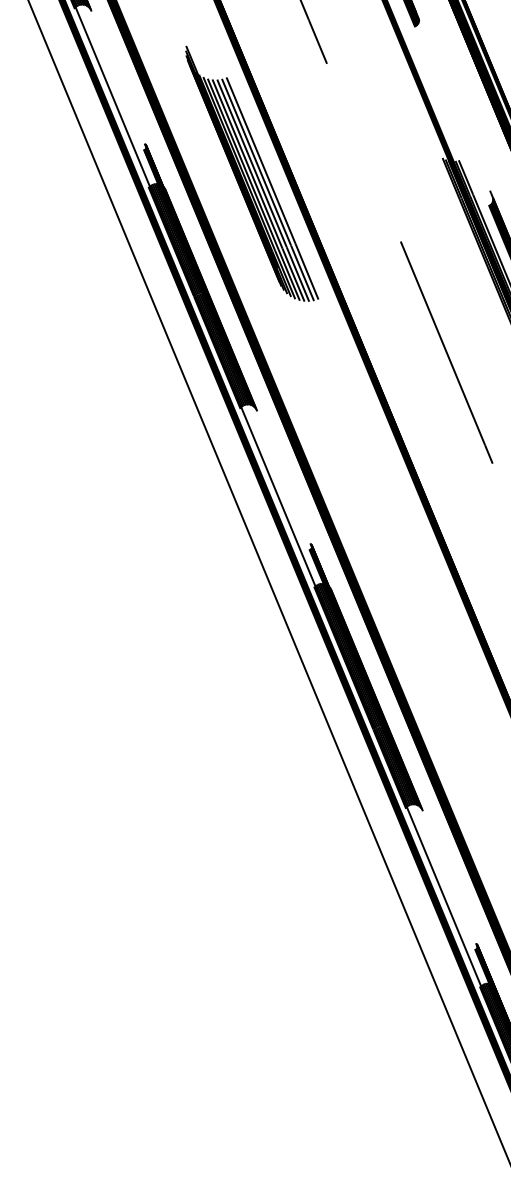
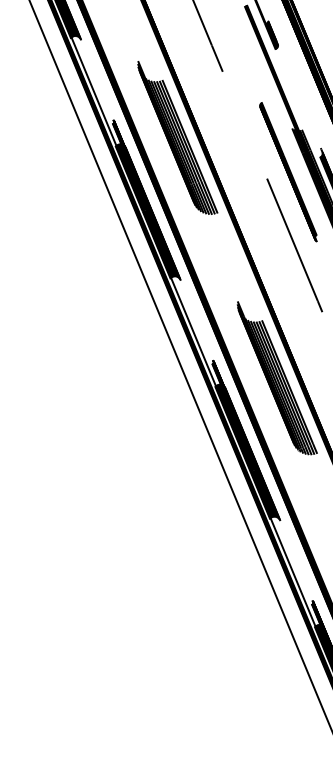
part: (436, 231) -> (288, 172), added
part: (416, 574) -> (276, 378), added

